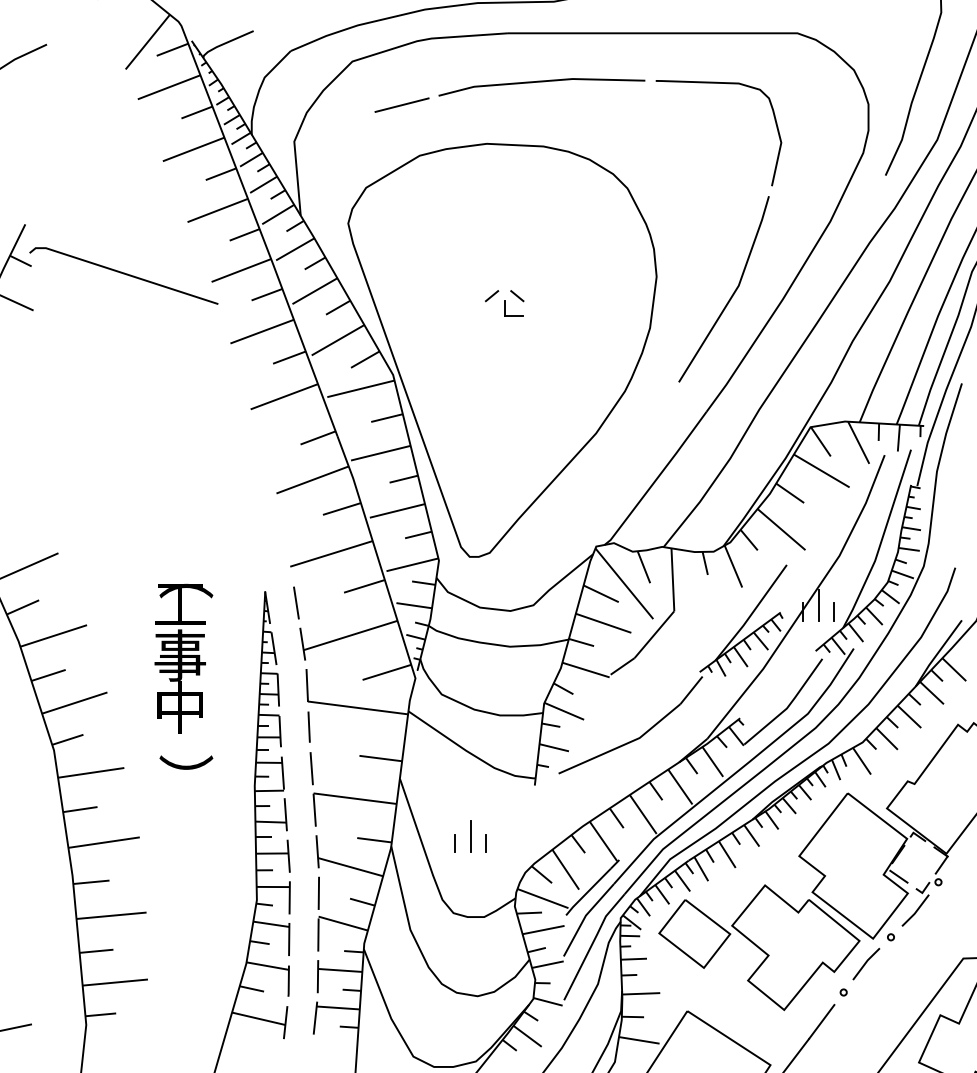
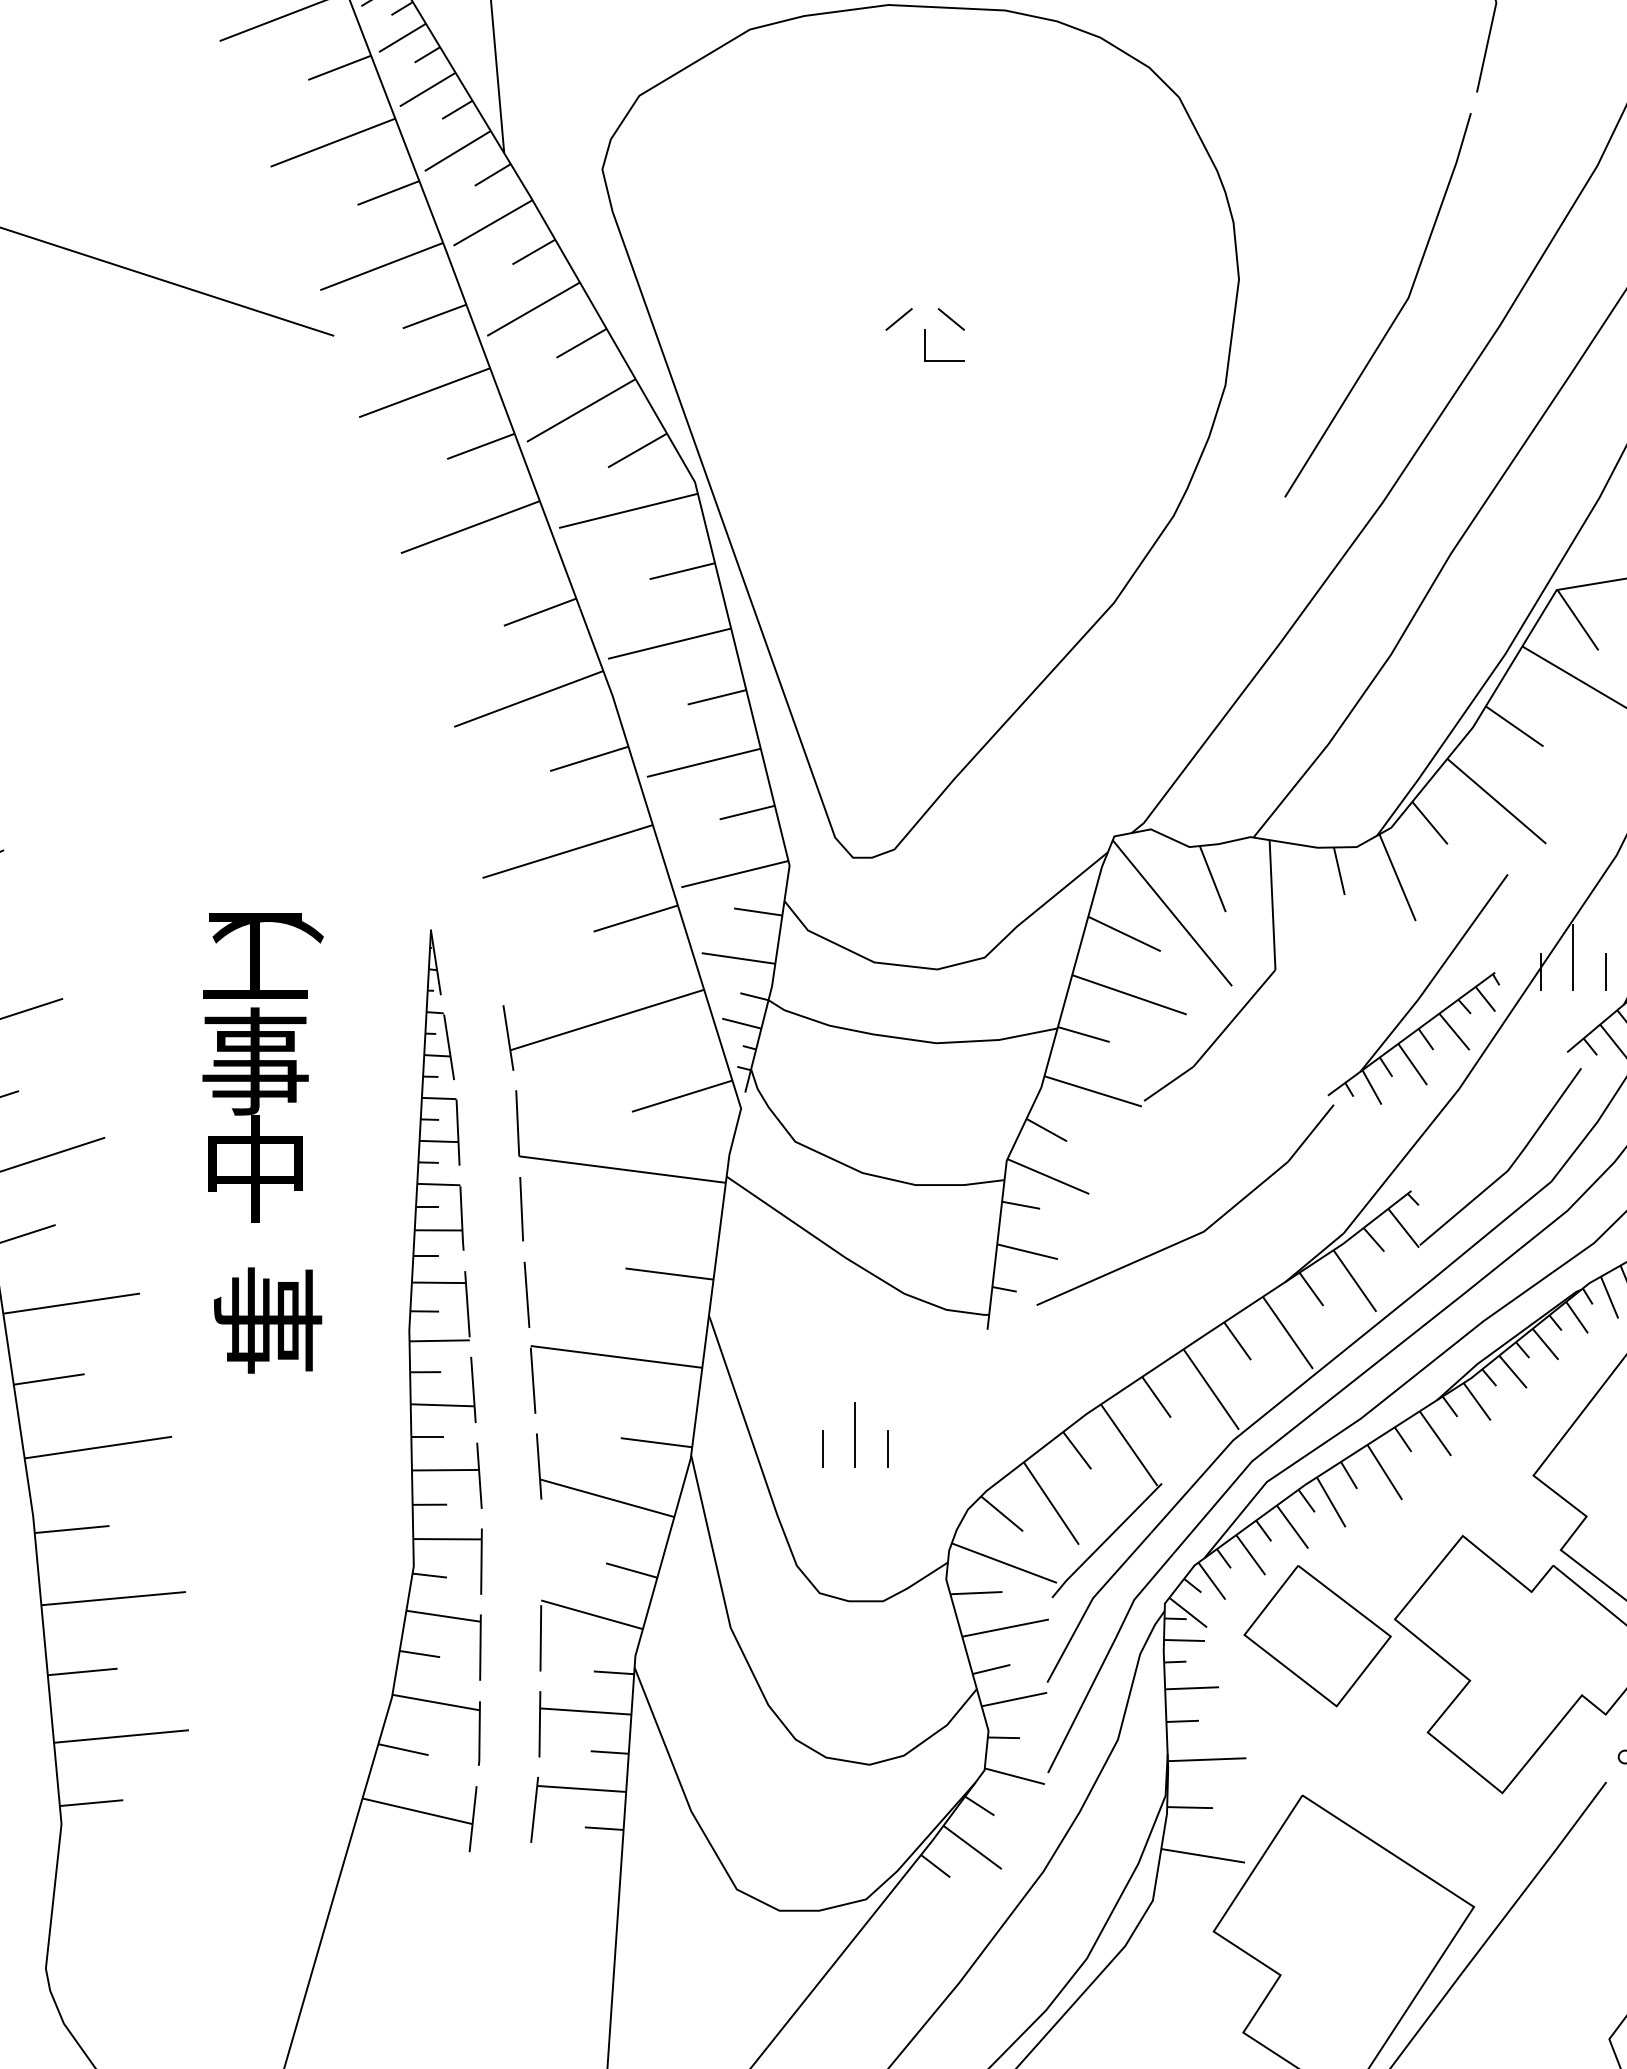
line: (296, 602) -> (495, 951), removed
text: (186, 780) -> (268, 1319), ） -> 事
line: (318, 892) -> (540, 1550), removed

